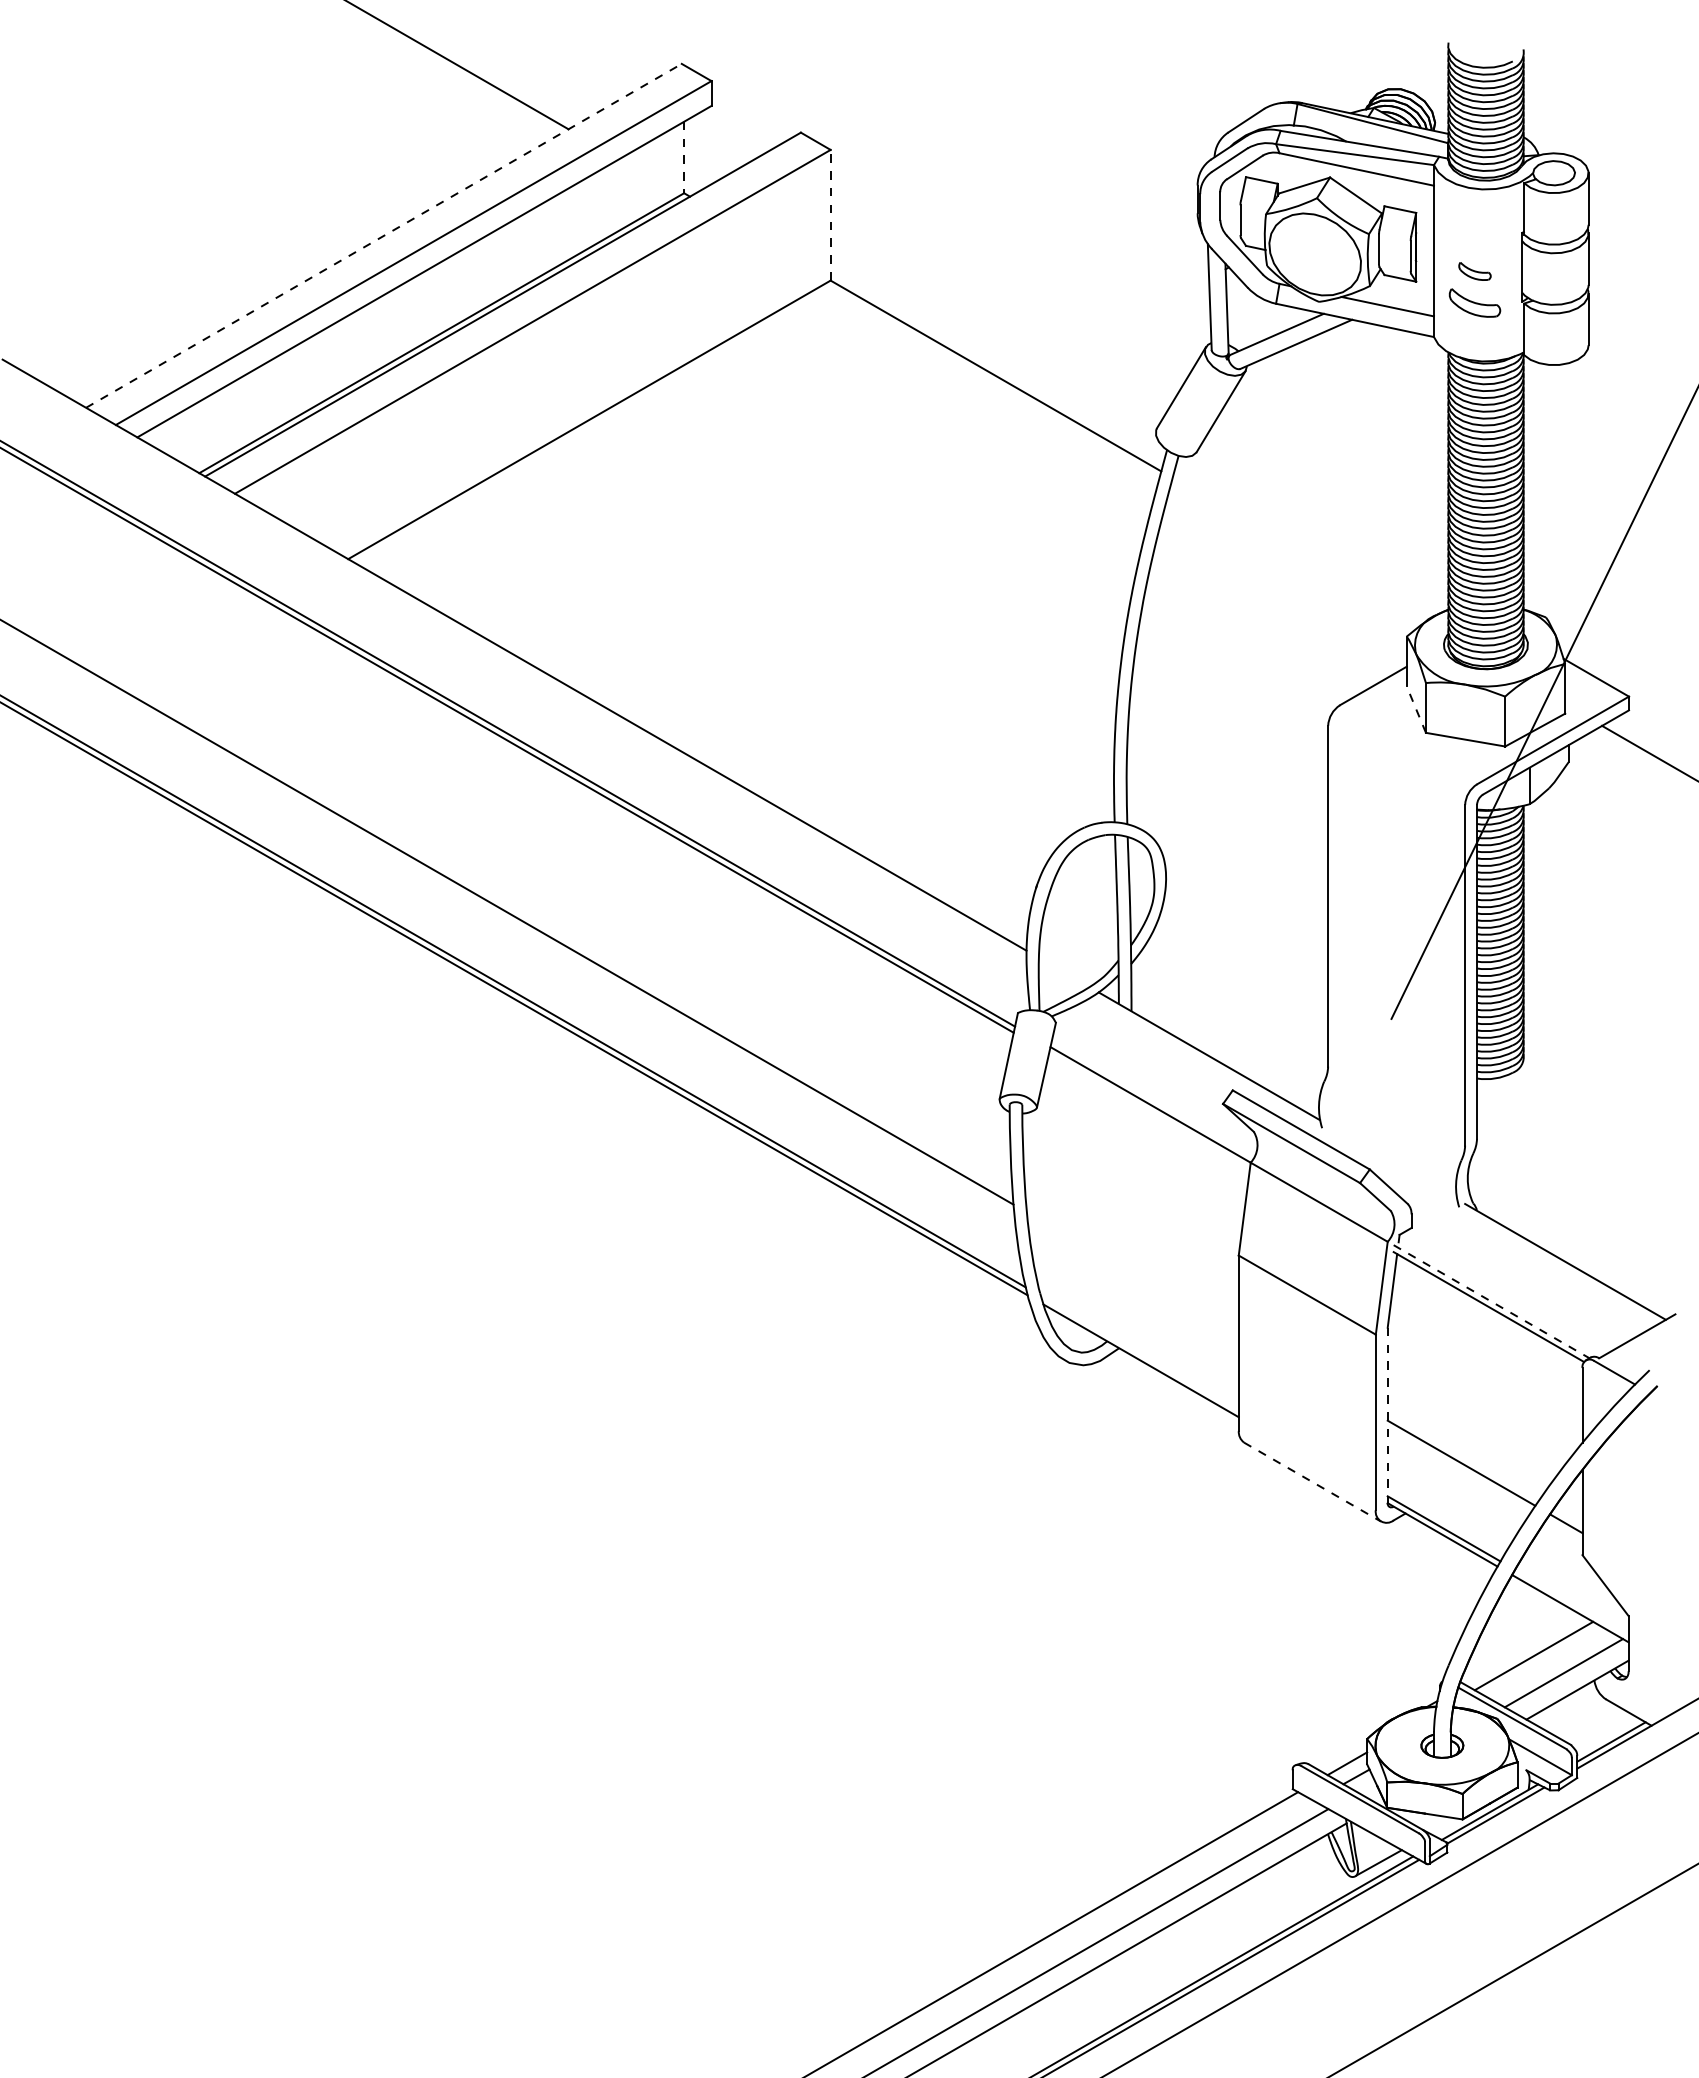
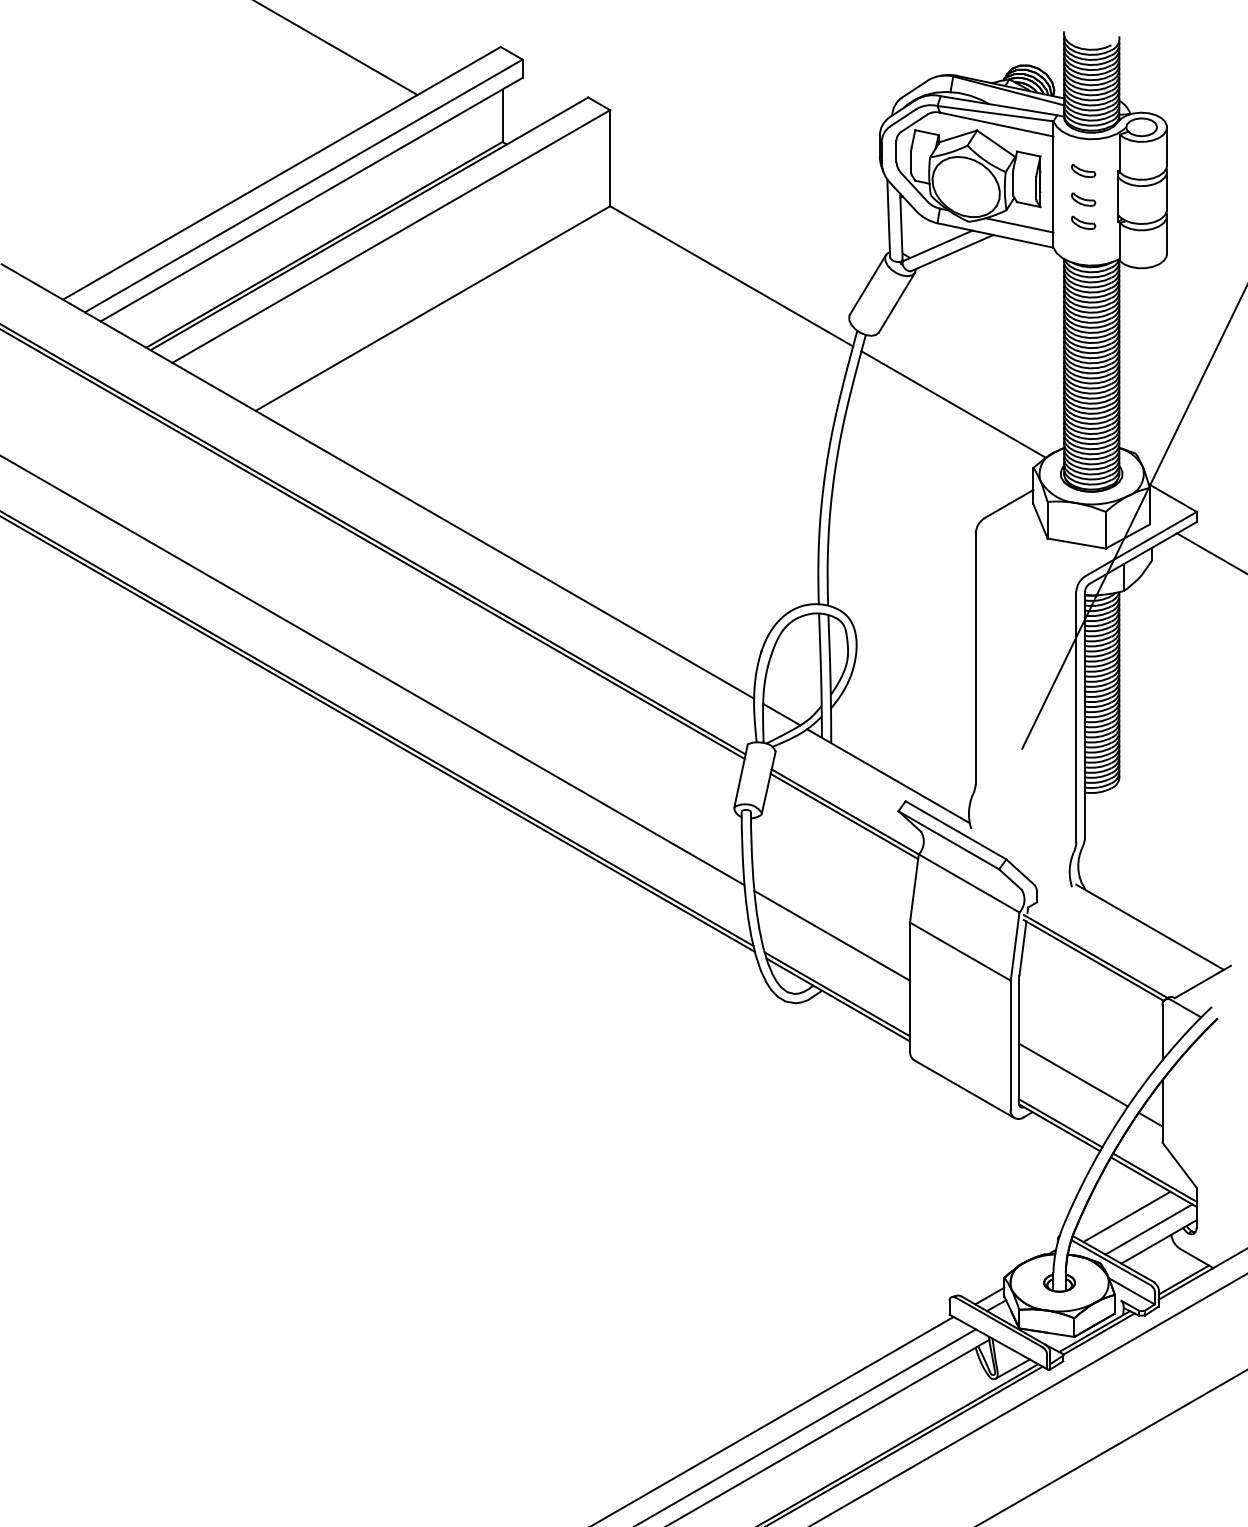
line: (684, 157) -> (502, 115), dashed -> solid
line: (830, 214) -> (610, 157), dashed -> solid
part: (1474, 232) -> (1083, 170), added
line: (383, 235) -> (281, 173), dashed -> solid
part: (1474, 302) -> (1083, 222), size x0.62
line: (1298, 550) -> (953, 404), added
line: (1416, 709) -> (1040, 521), dashed -> solid
line: (1063, 972) -> (781, 714), added
line: (1149, 1111) -> (844, 816), added
line: (1132, 1273) -> (831, 935), added
line: (1492, 1301) -> (1096, 956), dashed -> solid
line: (1139, 1353) -> (837, 994), added
line: (1387, 1415) -> (1019, 1040), dashed -> solid
line: (1312, 1482) -> (964, 1089), dashed -> solid
line: (1571, 1602) -> (1154, 1177), added

